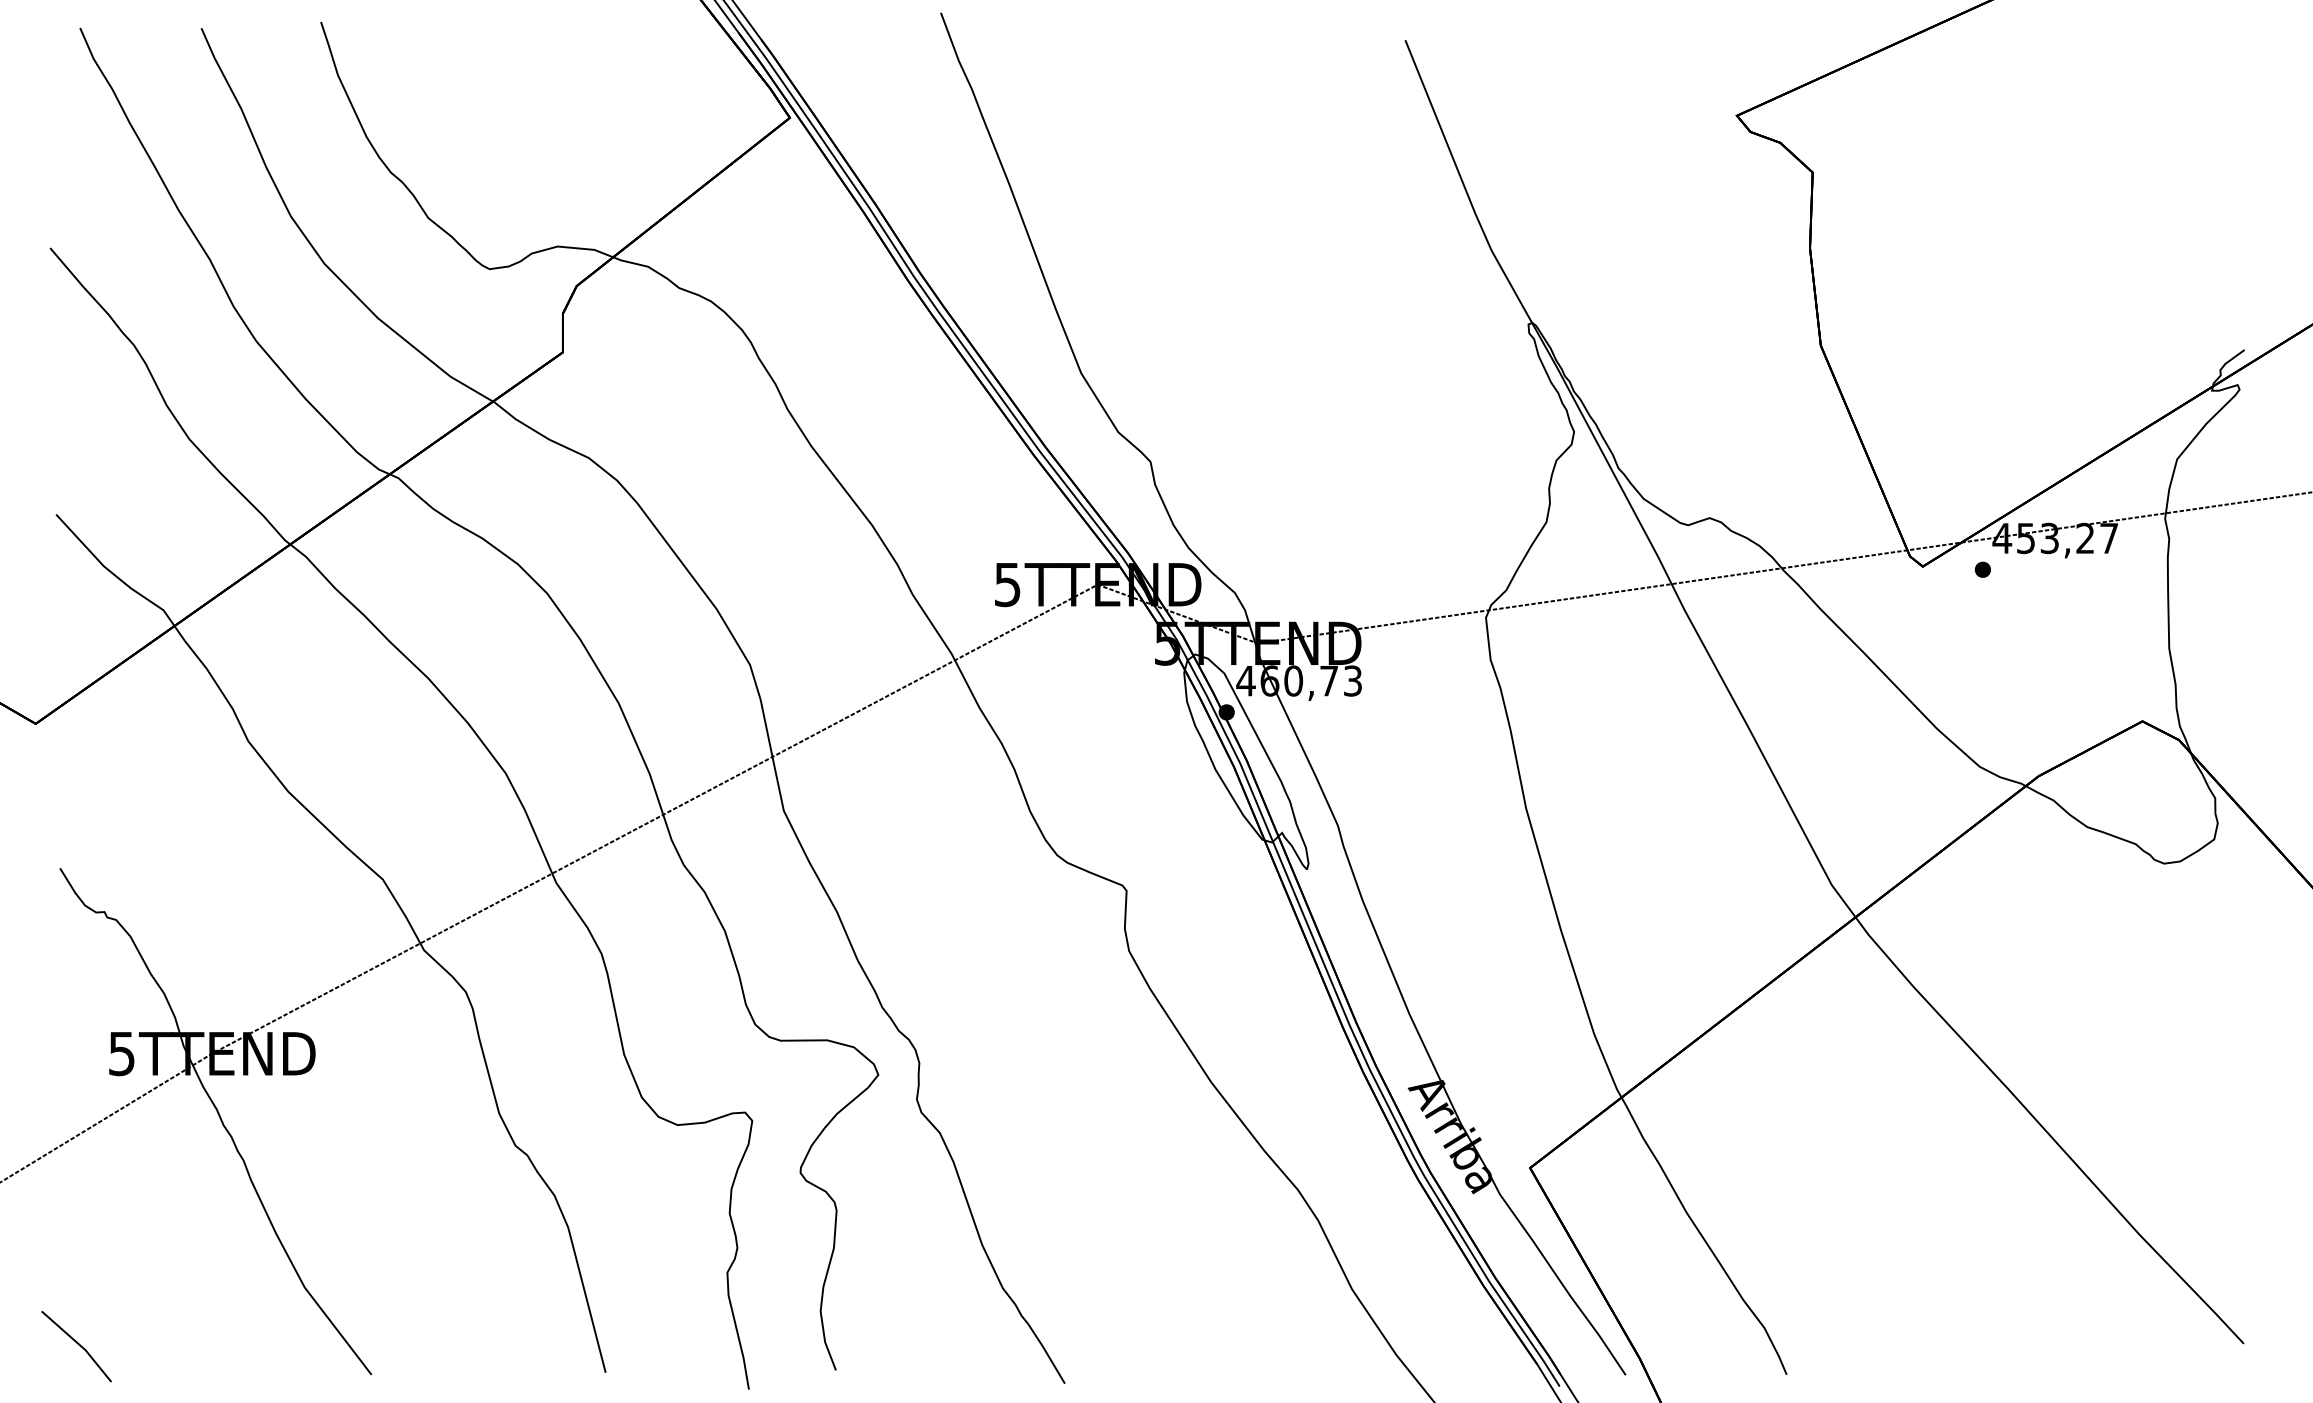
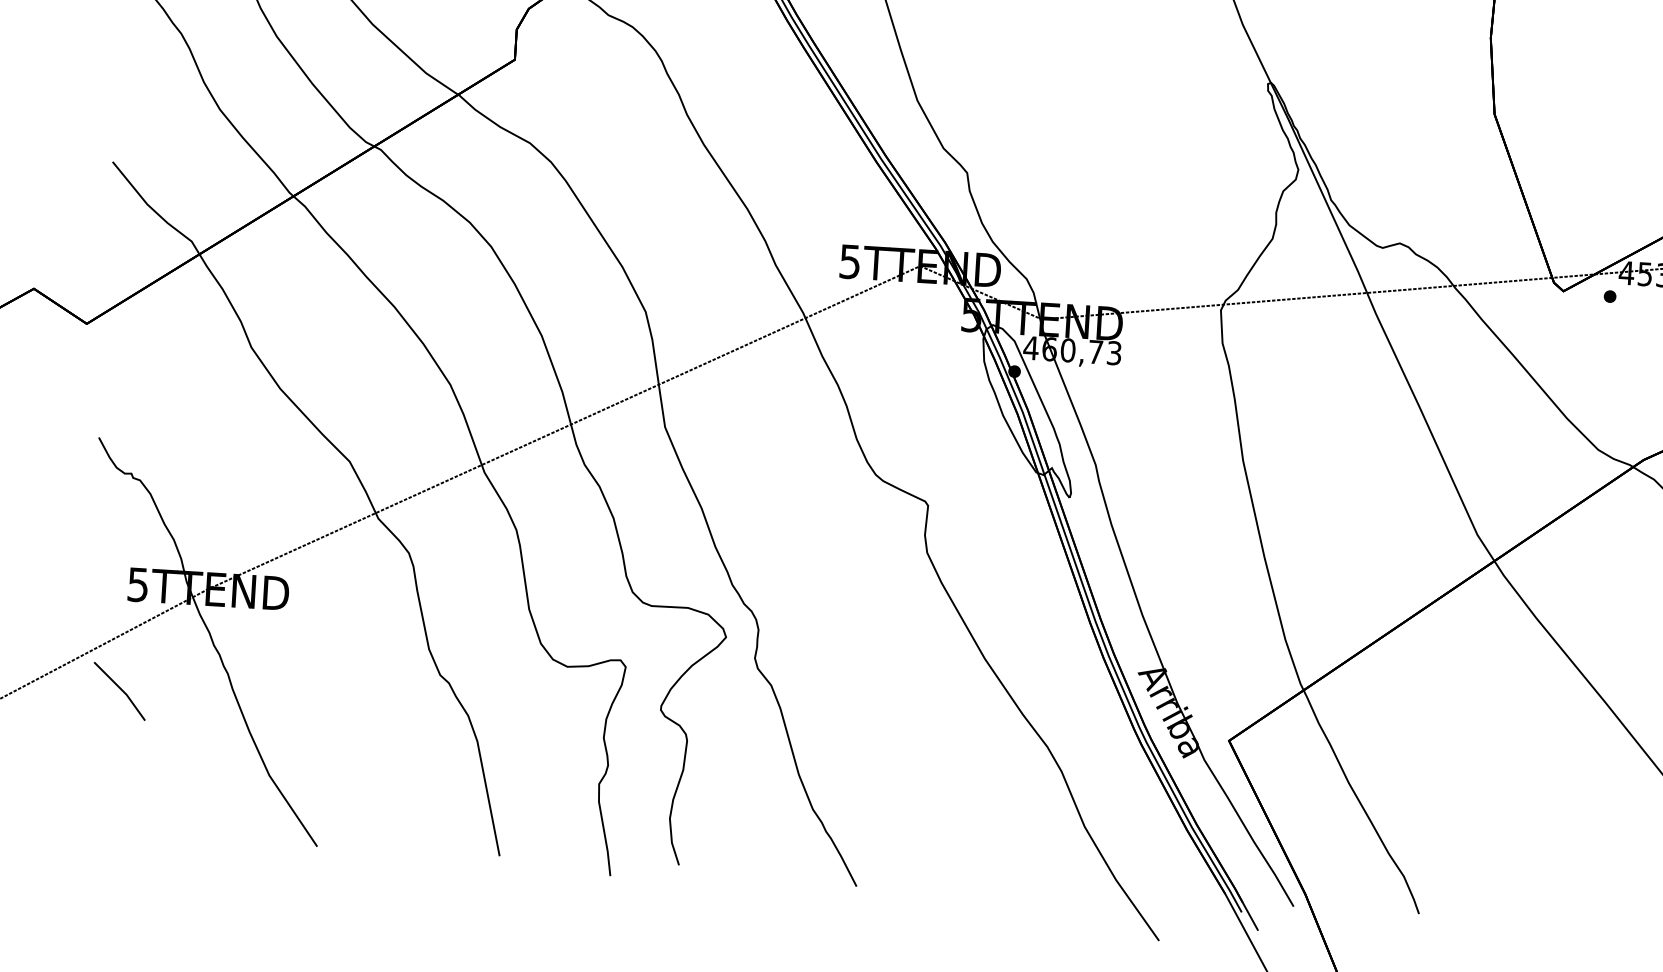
part: (76, 1346) -> (119, 691), moved

